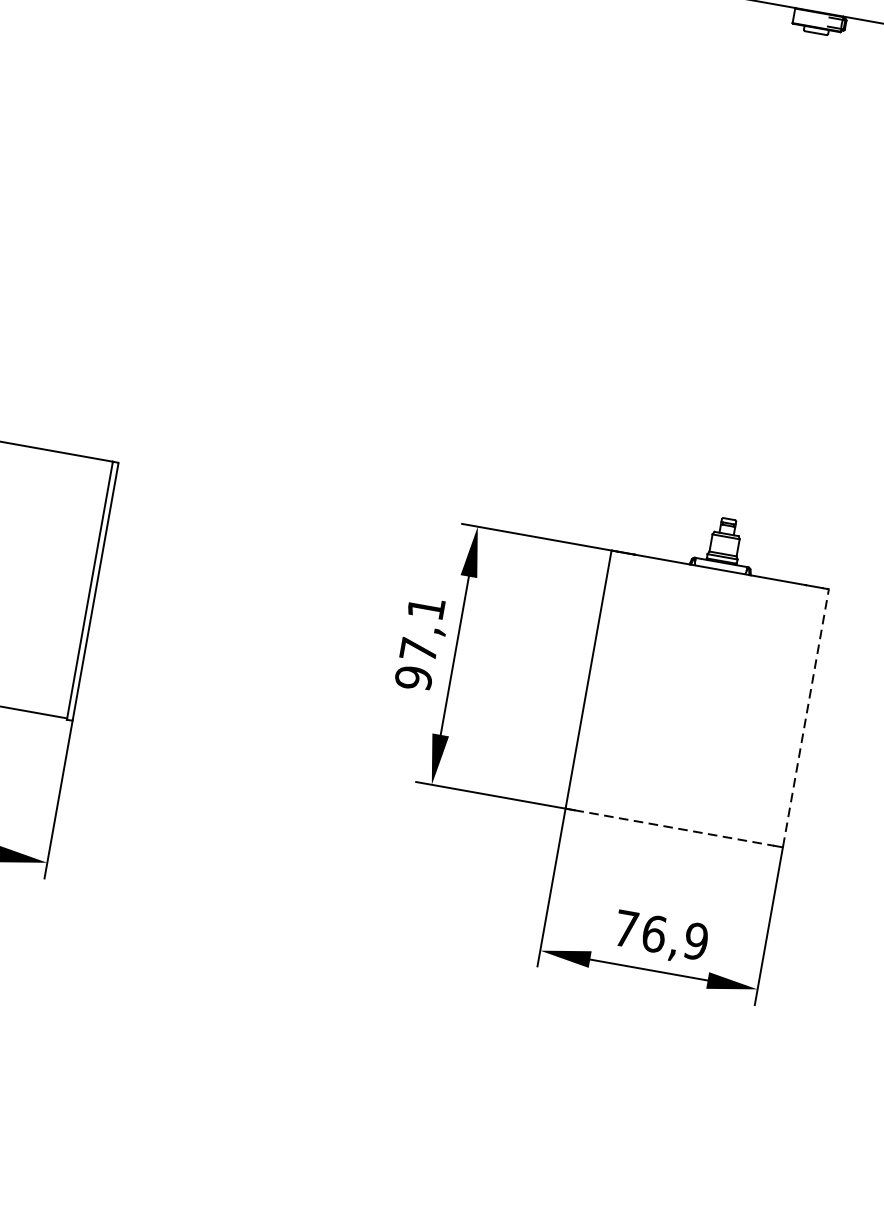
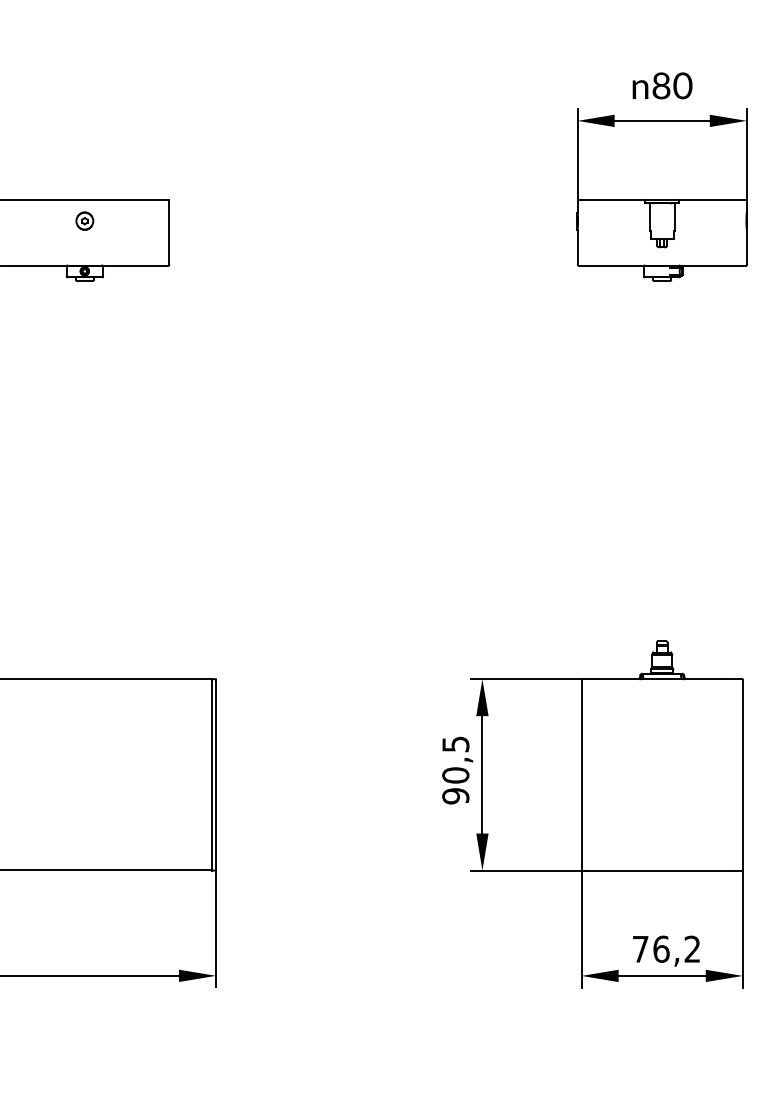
text: (422, 628) -> (455, 759), 97,1 -> 90,5
line: (805, 717) -> (742, 774), dashed -> solid
line: (674, 827) -> (662, 870), dashed -> solid
text: (696, 940) -> (692, 948), 76,9 -> 76,2

